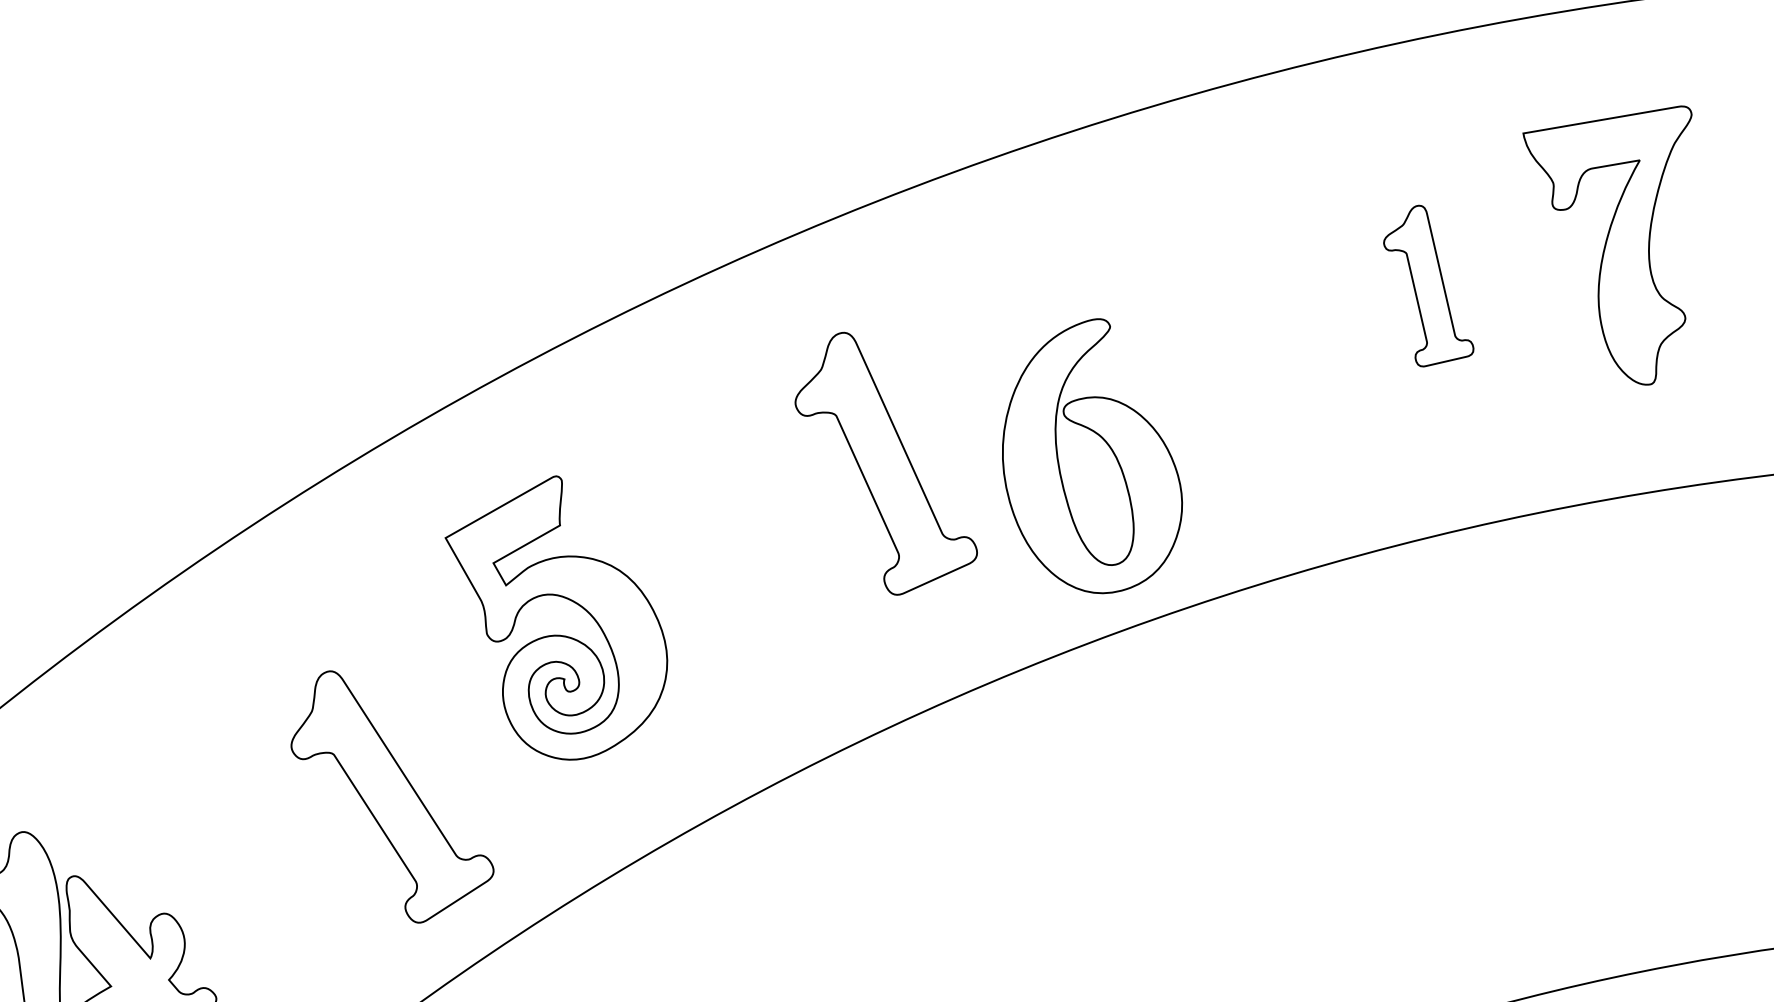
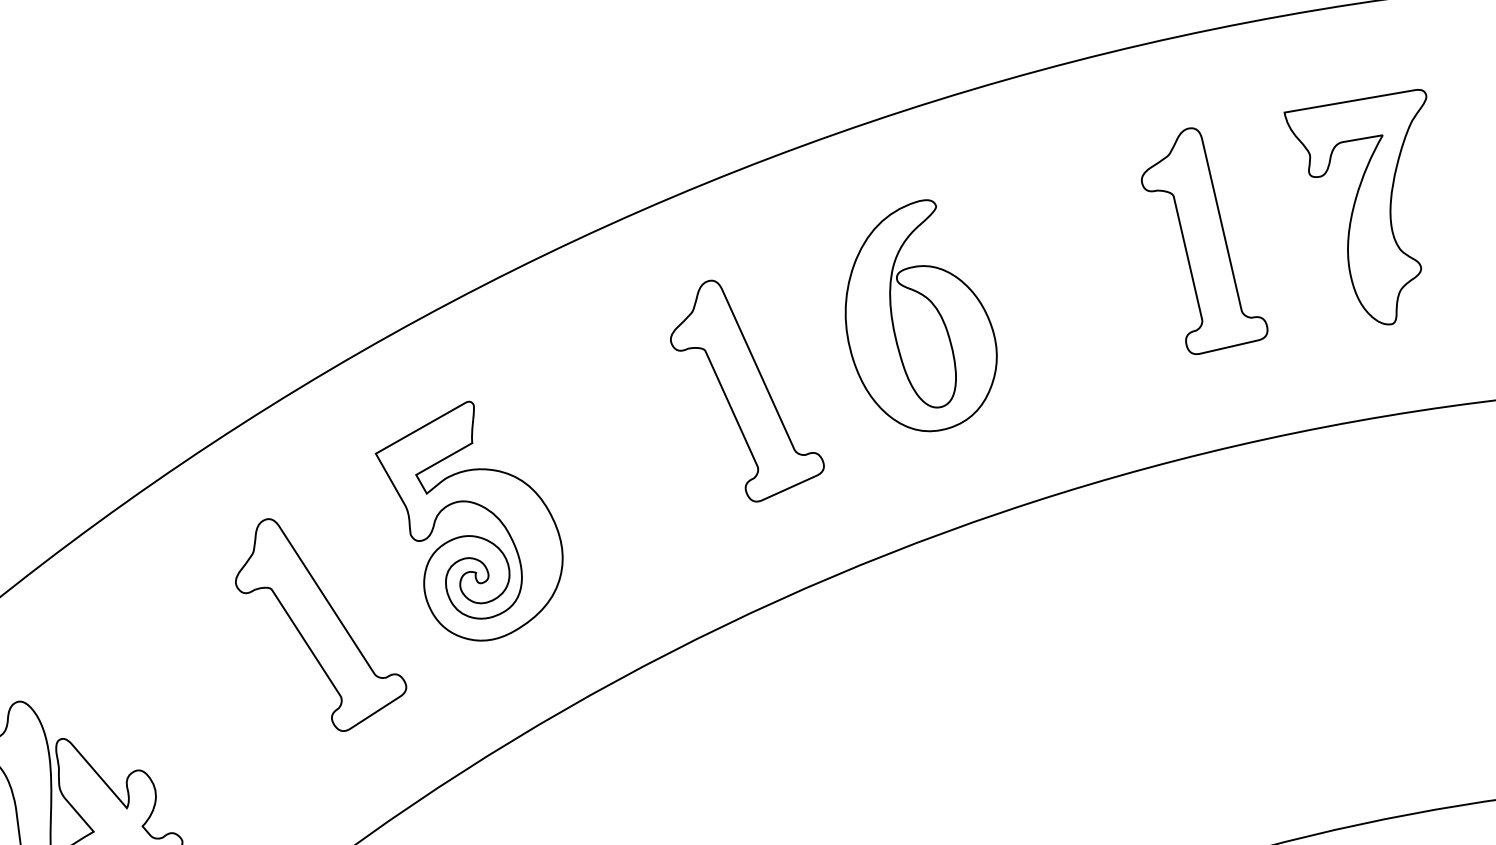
part: (1428, 286) -> (1204, 241), size x1.67
part: (1105, 444) -> (932, 305), moved
part: (393, 796) -> (321, 624), moved

